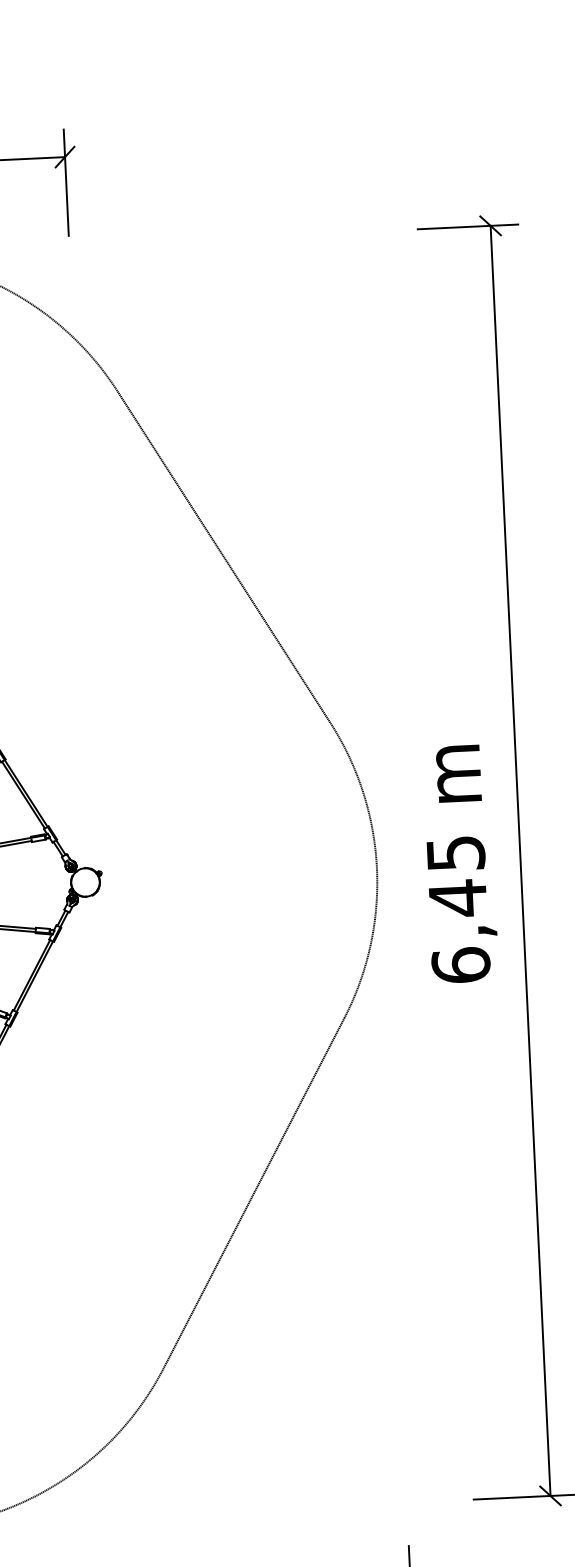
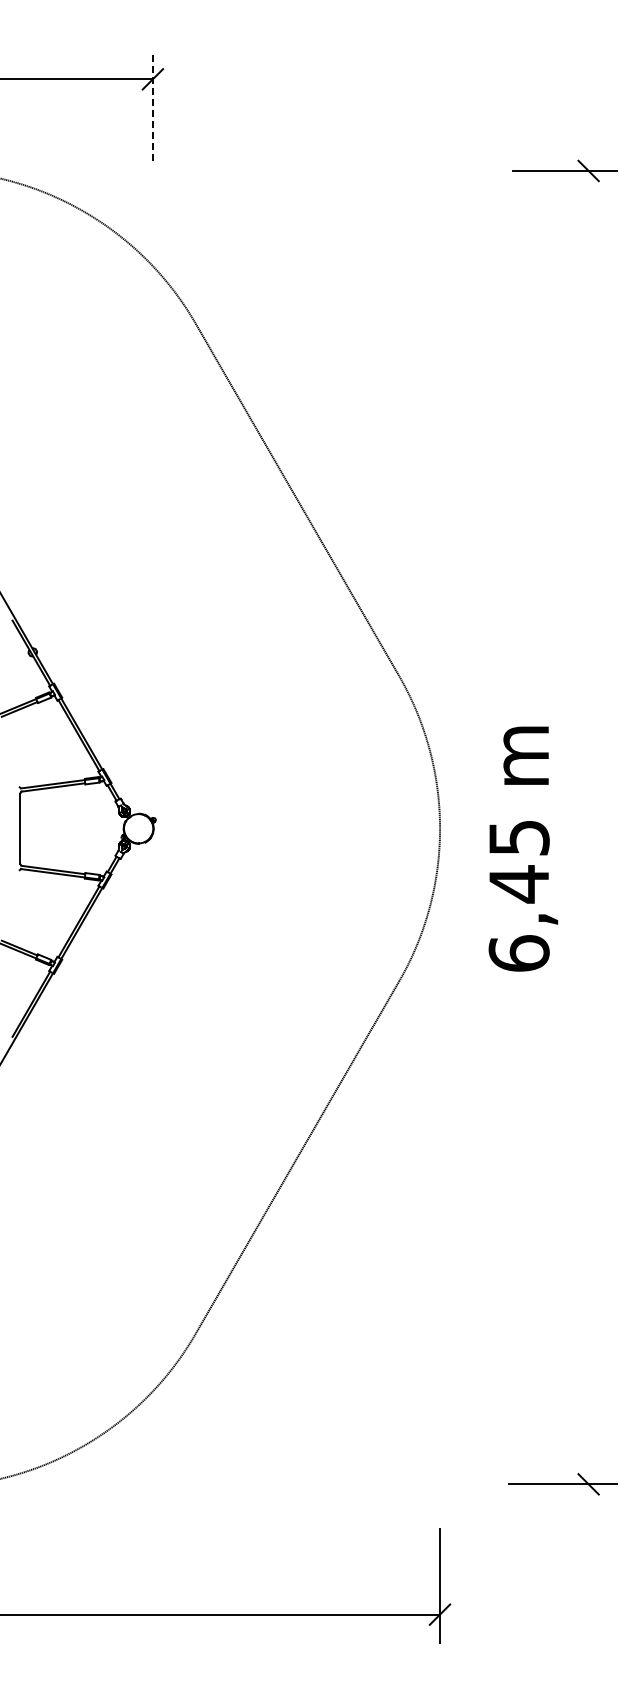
line: (65, 182) -> (152, 105), solid -> dashed
line: (520, 860) -> (588, 827), removed
text: (460, 863) -> (523, 848), moved

